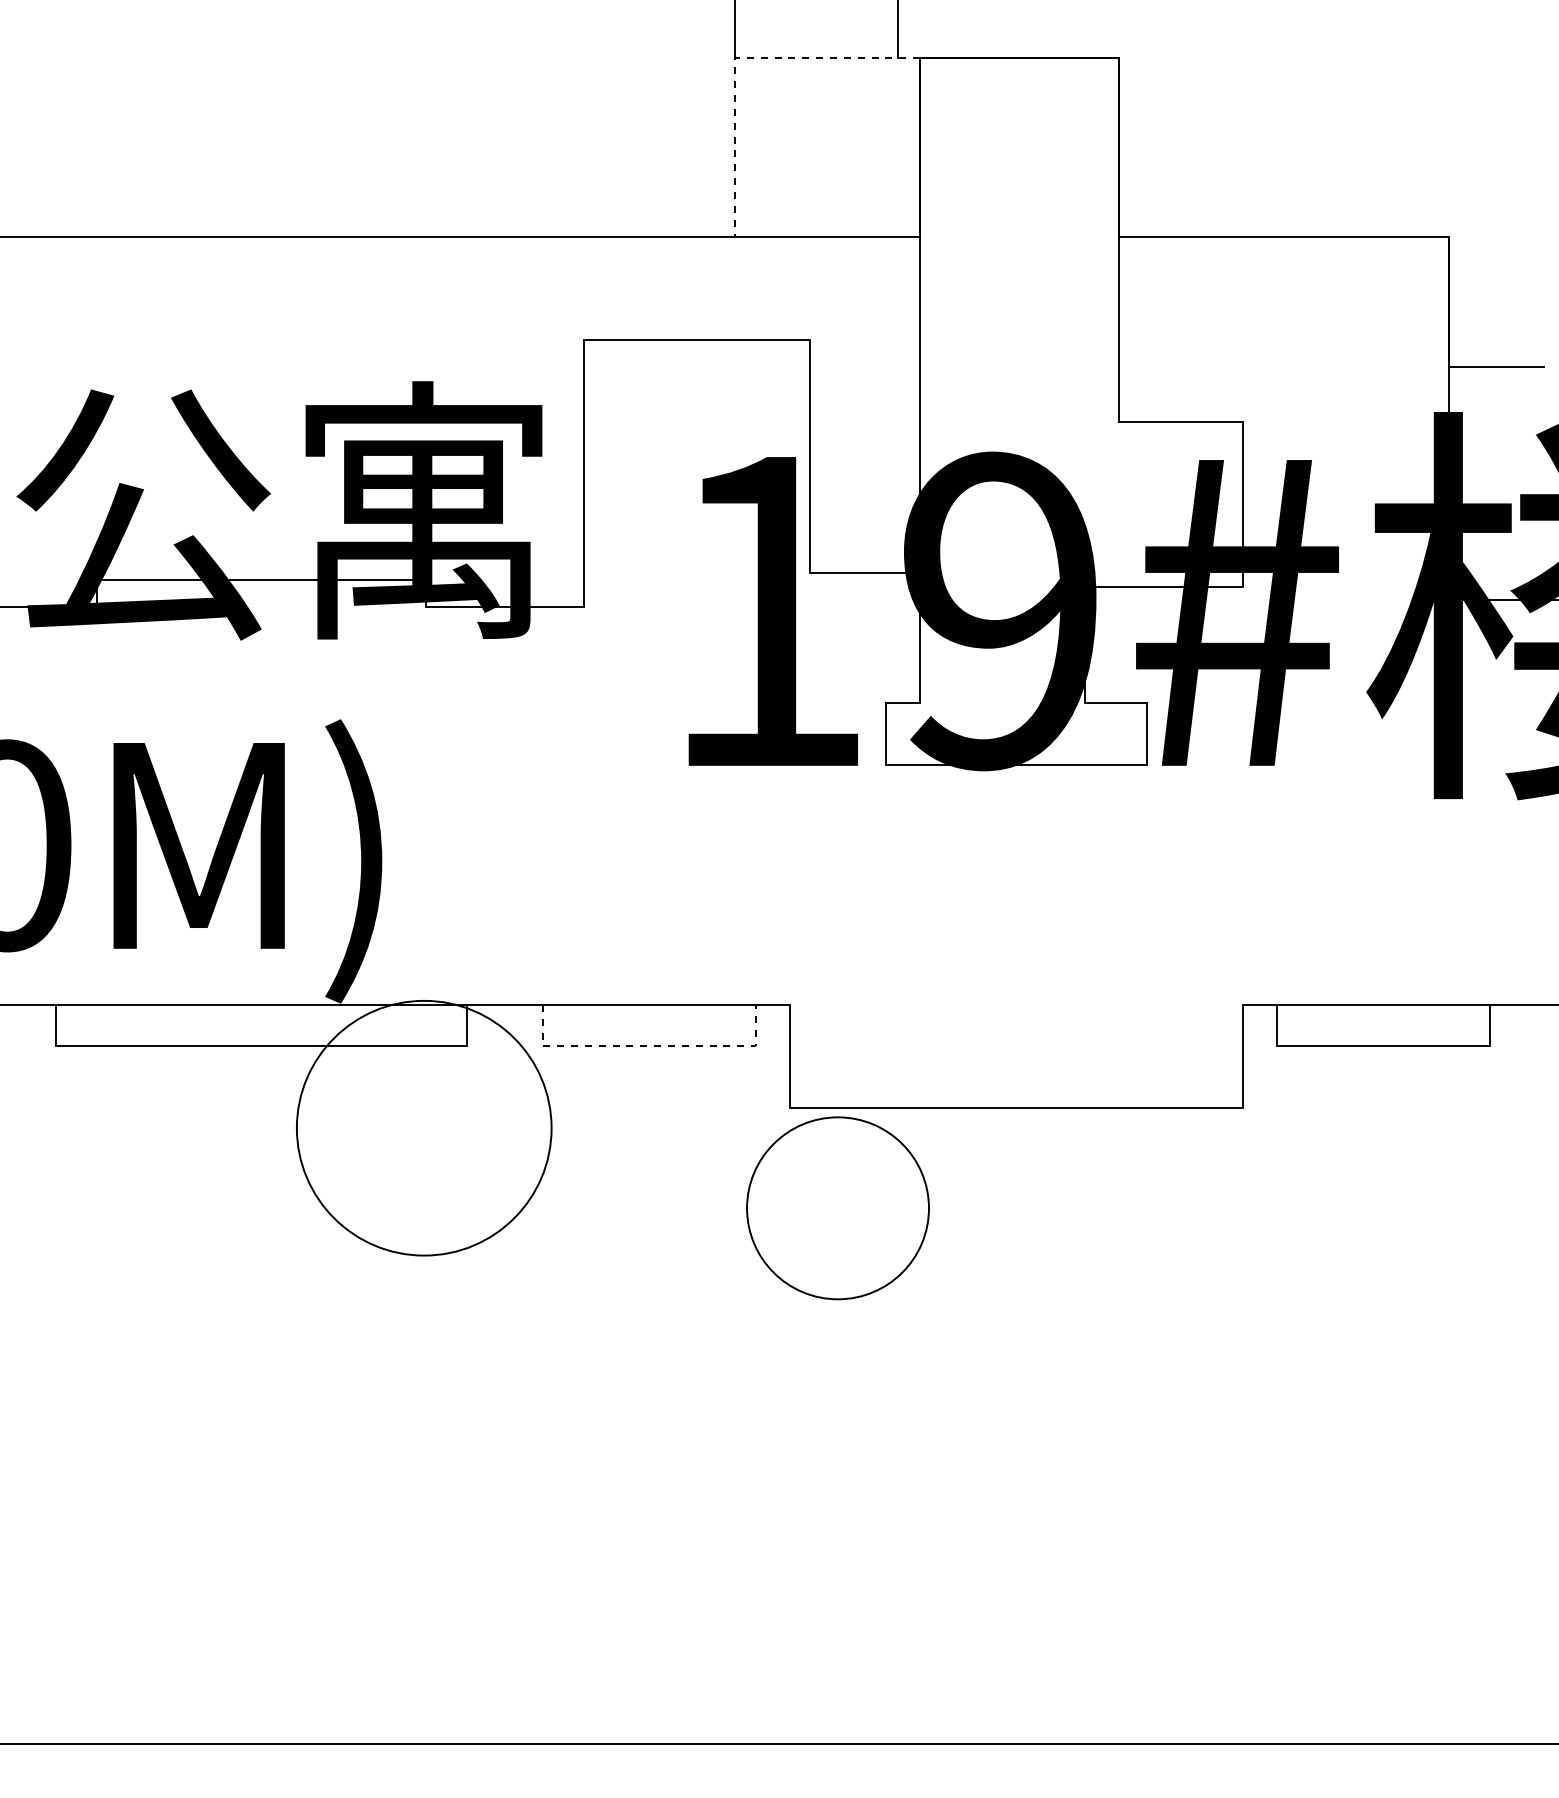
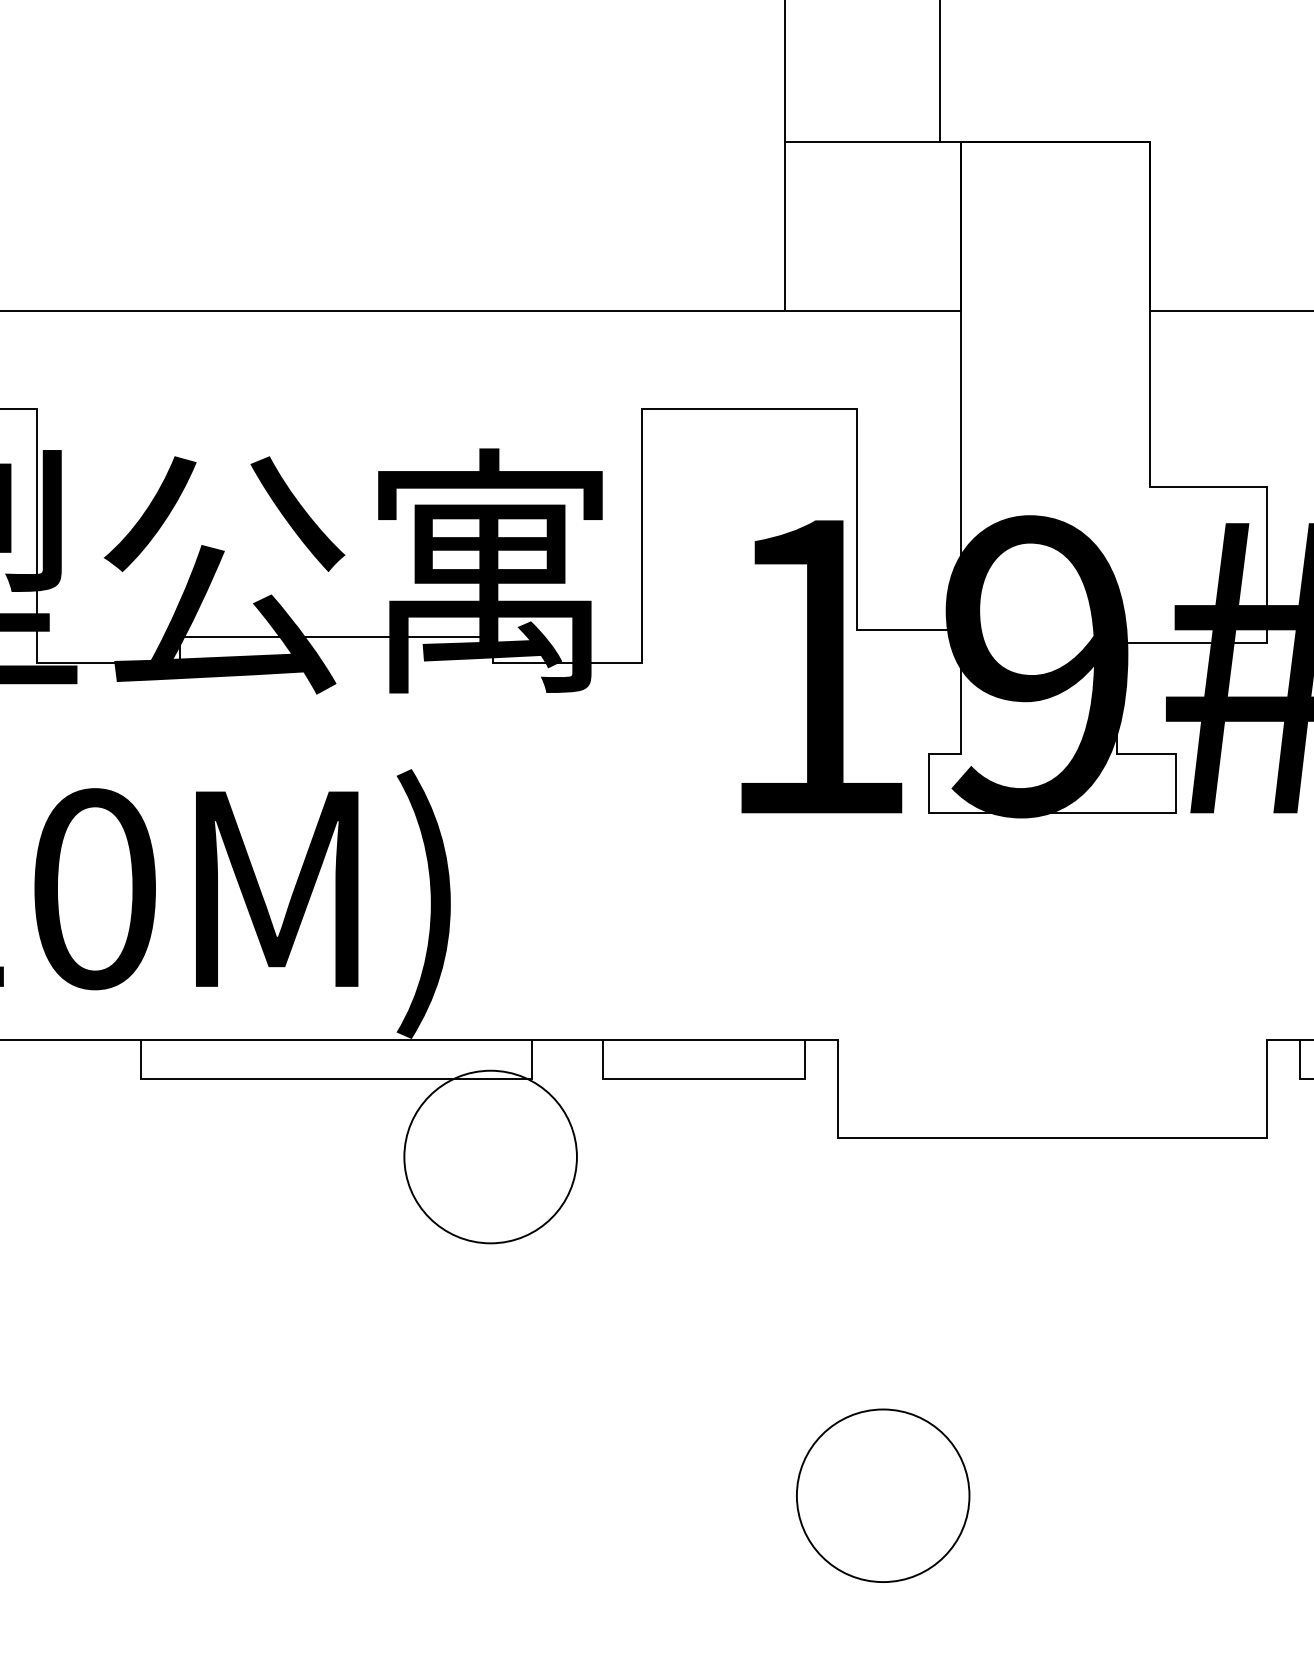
line: (737, 58) -> (787, 142), dashed -> solid
line: (649, 1046) -> (704, 1079), dashed -> solid
circle: (424, 1128) -> (490, 1157), size x0.71
circle: (837, 1208) -> (882, 1495), moved

